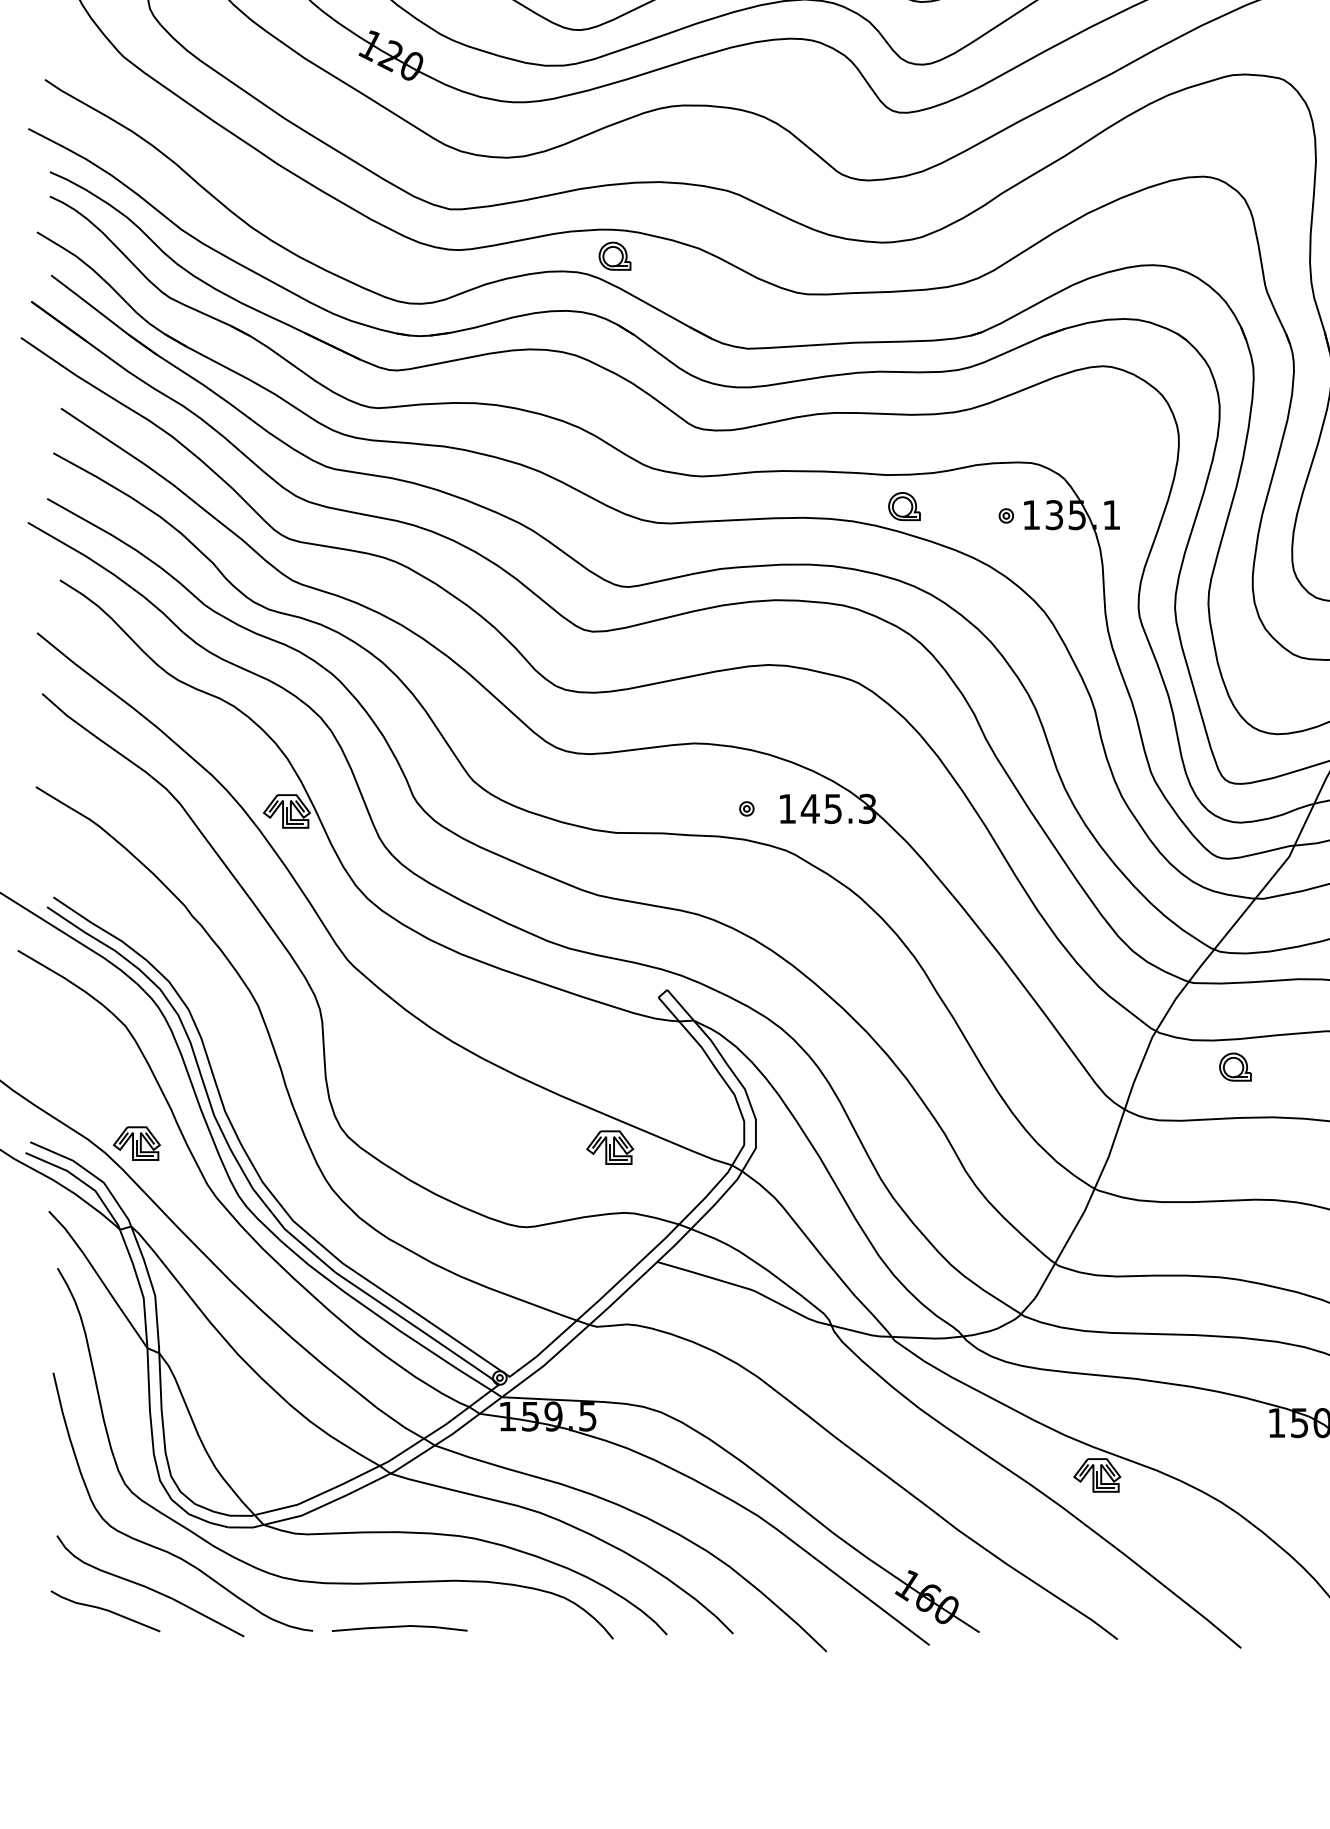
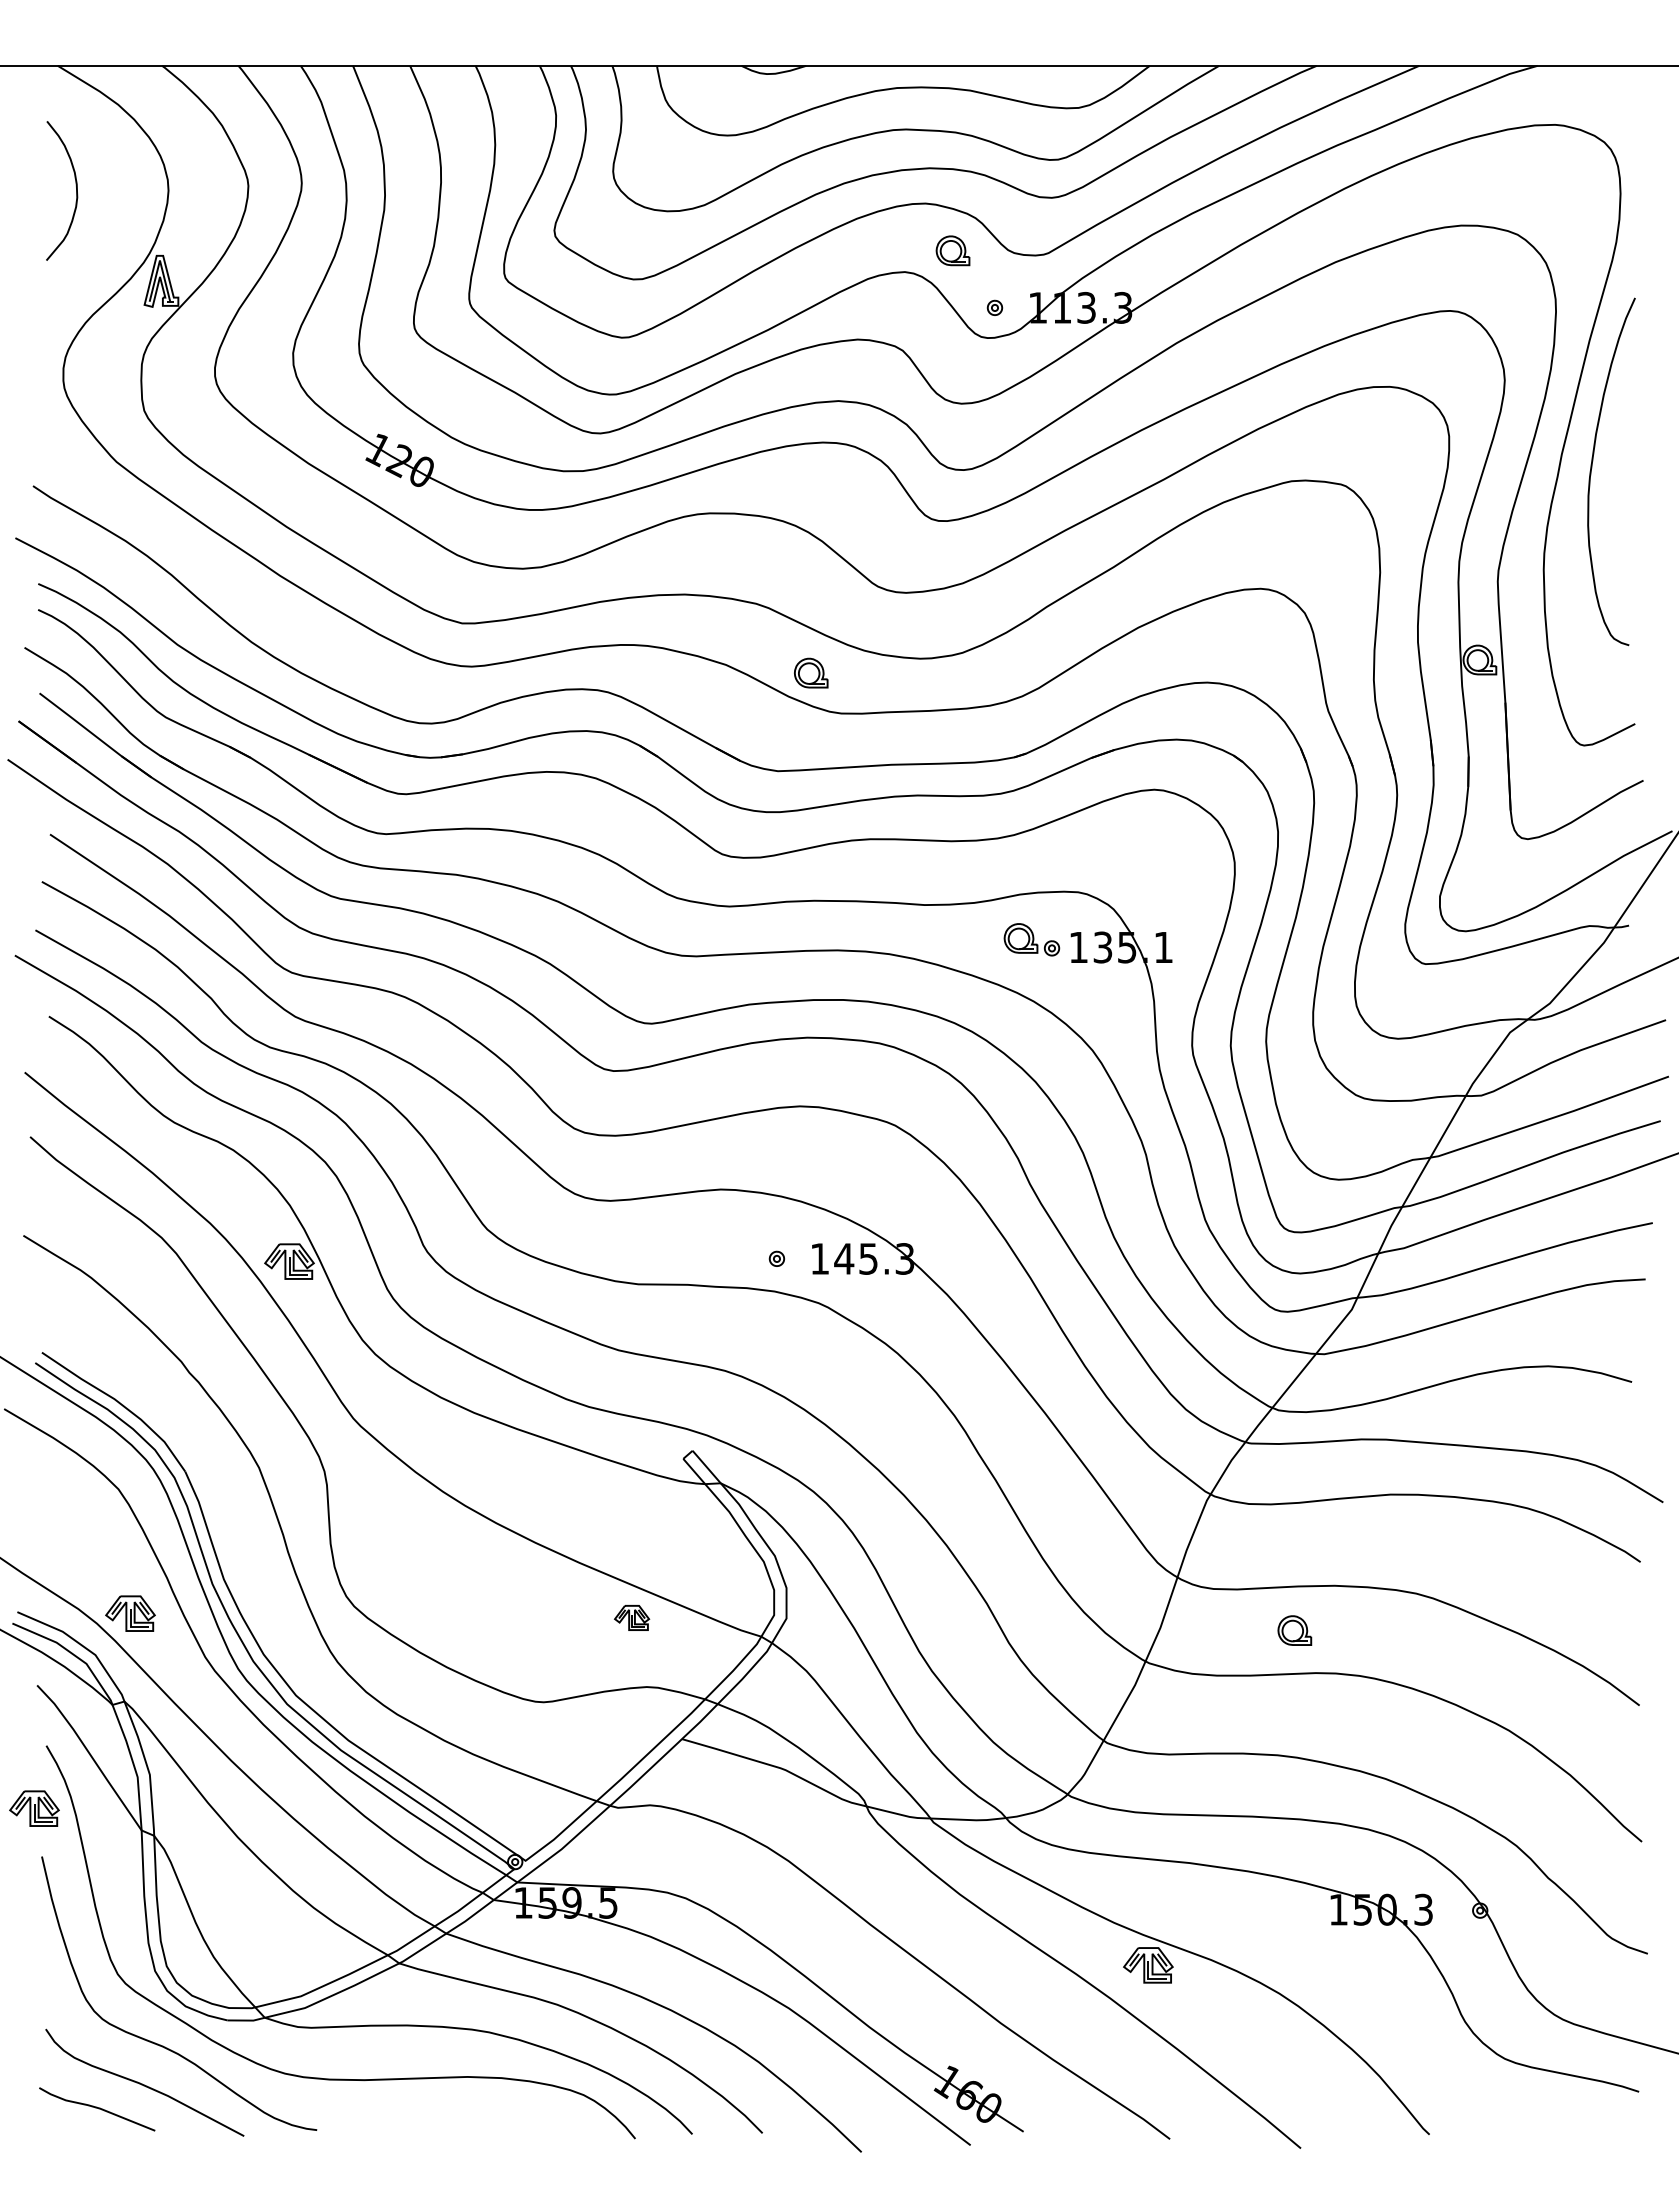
part: (615, 255) -> (811, 672), moved
part: (903, 506) -> (1020, 938), moved
part: (1235, 1067) -> (1294, 1630), moved
part: (609, 1147) -> (631, 1617), size x0.7
part: (46, 1327) -> (34, 1808), added
line: (399, 1627) -> (408, 2126), removed

